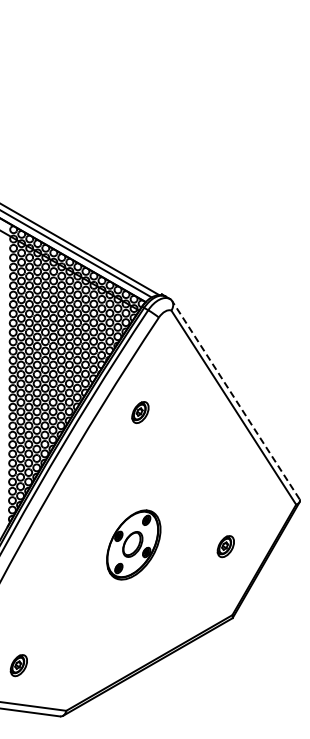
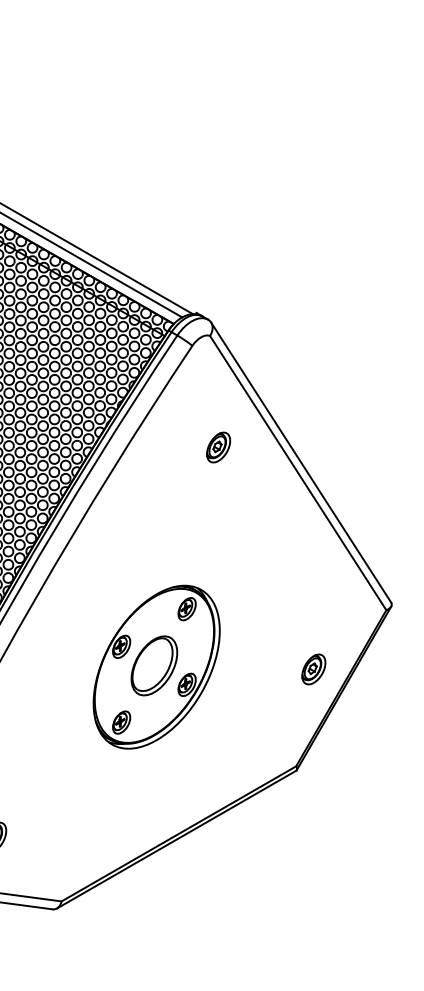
line: (235, 400) -> (300, 463), dashed -> solid
part: (140, 412) -> (218, 447), moved
part: (133, 544) -> (156, 666), size x1.67
part: (225, 546) -> (313, 669), moved

